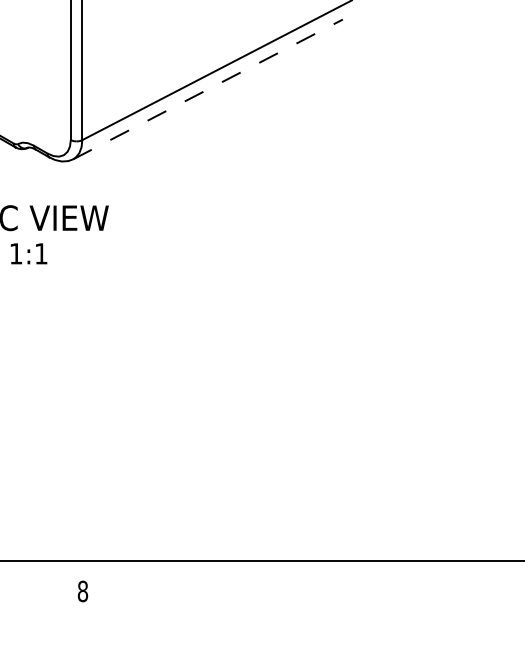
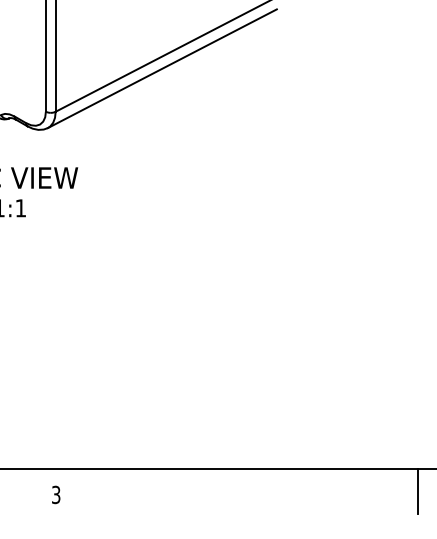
line: (208, 89) -> (162, 68), dashed -> solid
line: (509, 587) -> (418, 491), added
text: (82, 591) -> (55, 494), 8 -> 3

